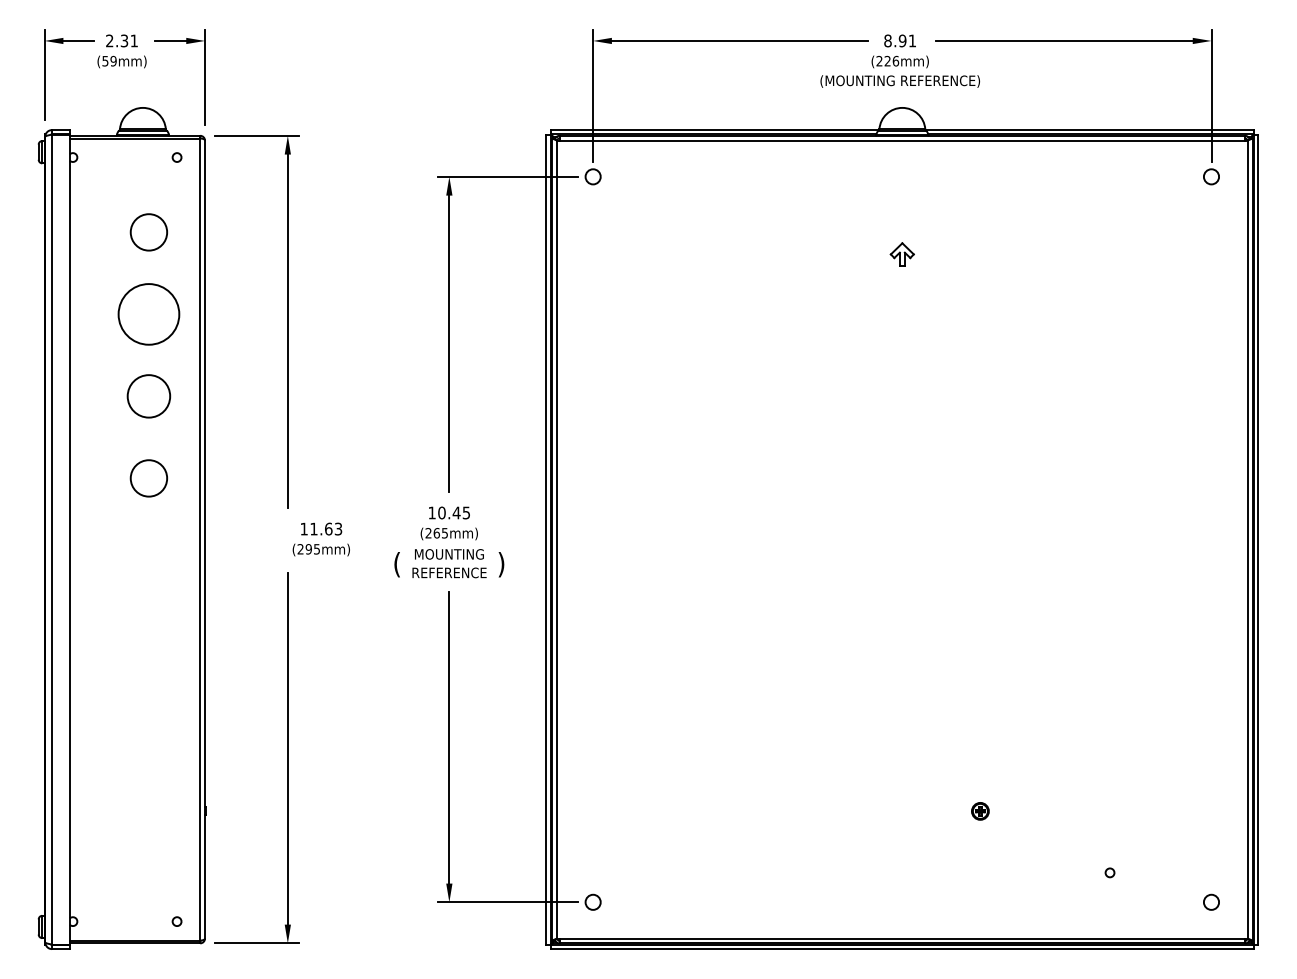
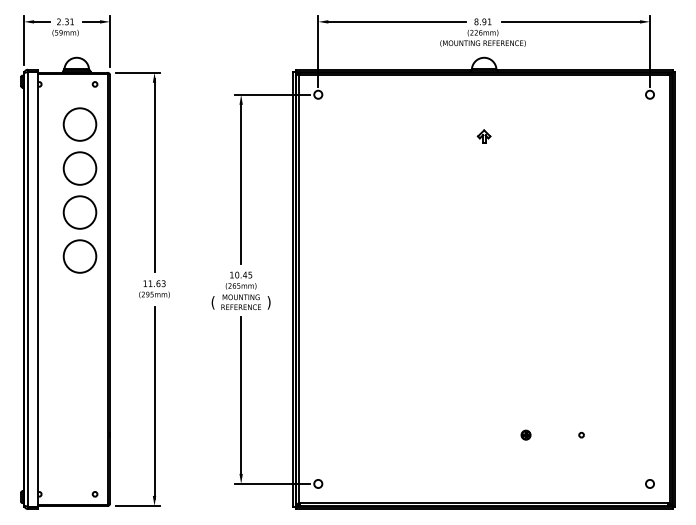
circle: (147, 232) -> (79, 124), size x1.67
circle: (147, 396) -> (79, 212), size x1.43
circle: (147, 478) -> (79, 256), size x1.67
text: (321, 539) -> (154, 289), moved
circle: (1109, 871) -> (581, 434), moved

